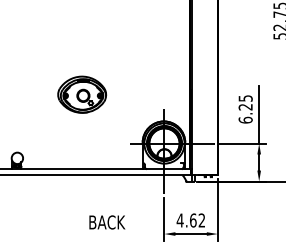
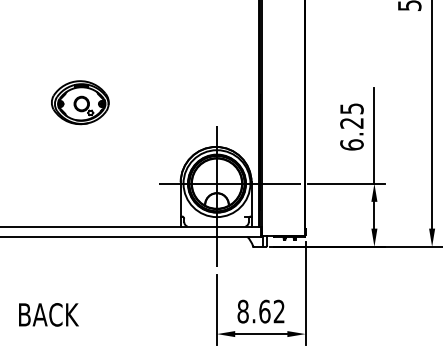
part: (82, 94) -> (80, 102), size x0.71
text: (179, 220) -> (241, 311), 4.62 -> 8.62
text: (107, 222) -> (49, 314), moved

